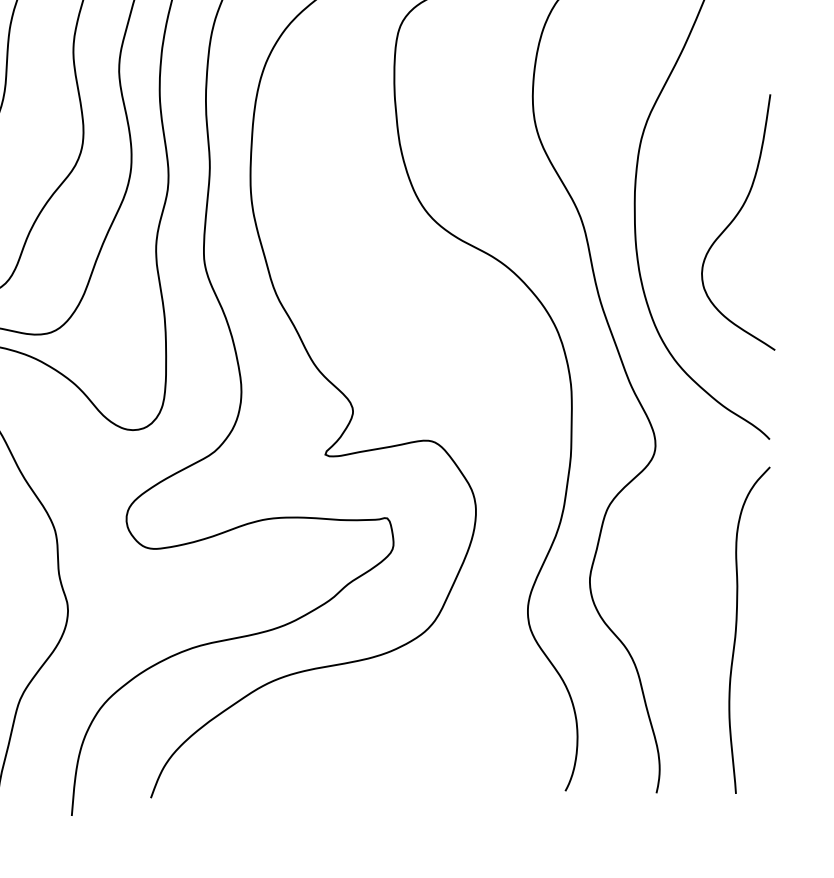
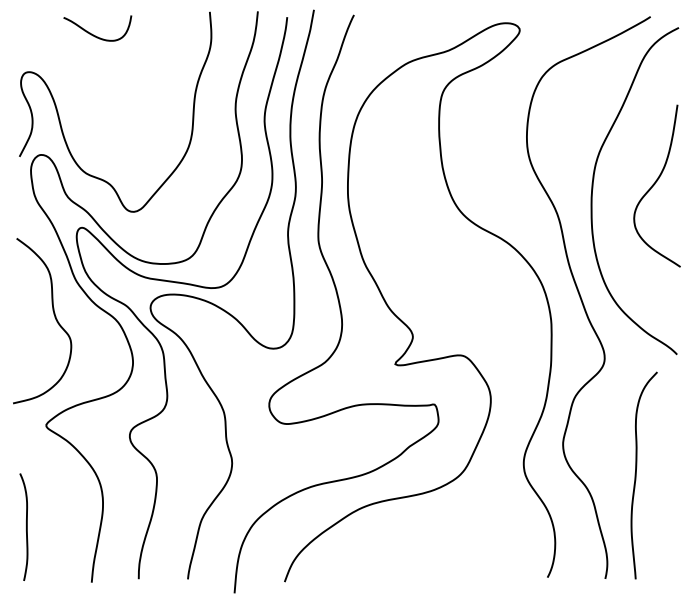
curve: (735, 220) -> (655, 184), moved
curve: (737, 630) -> (636, 475), moved

